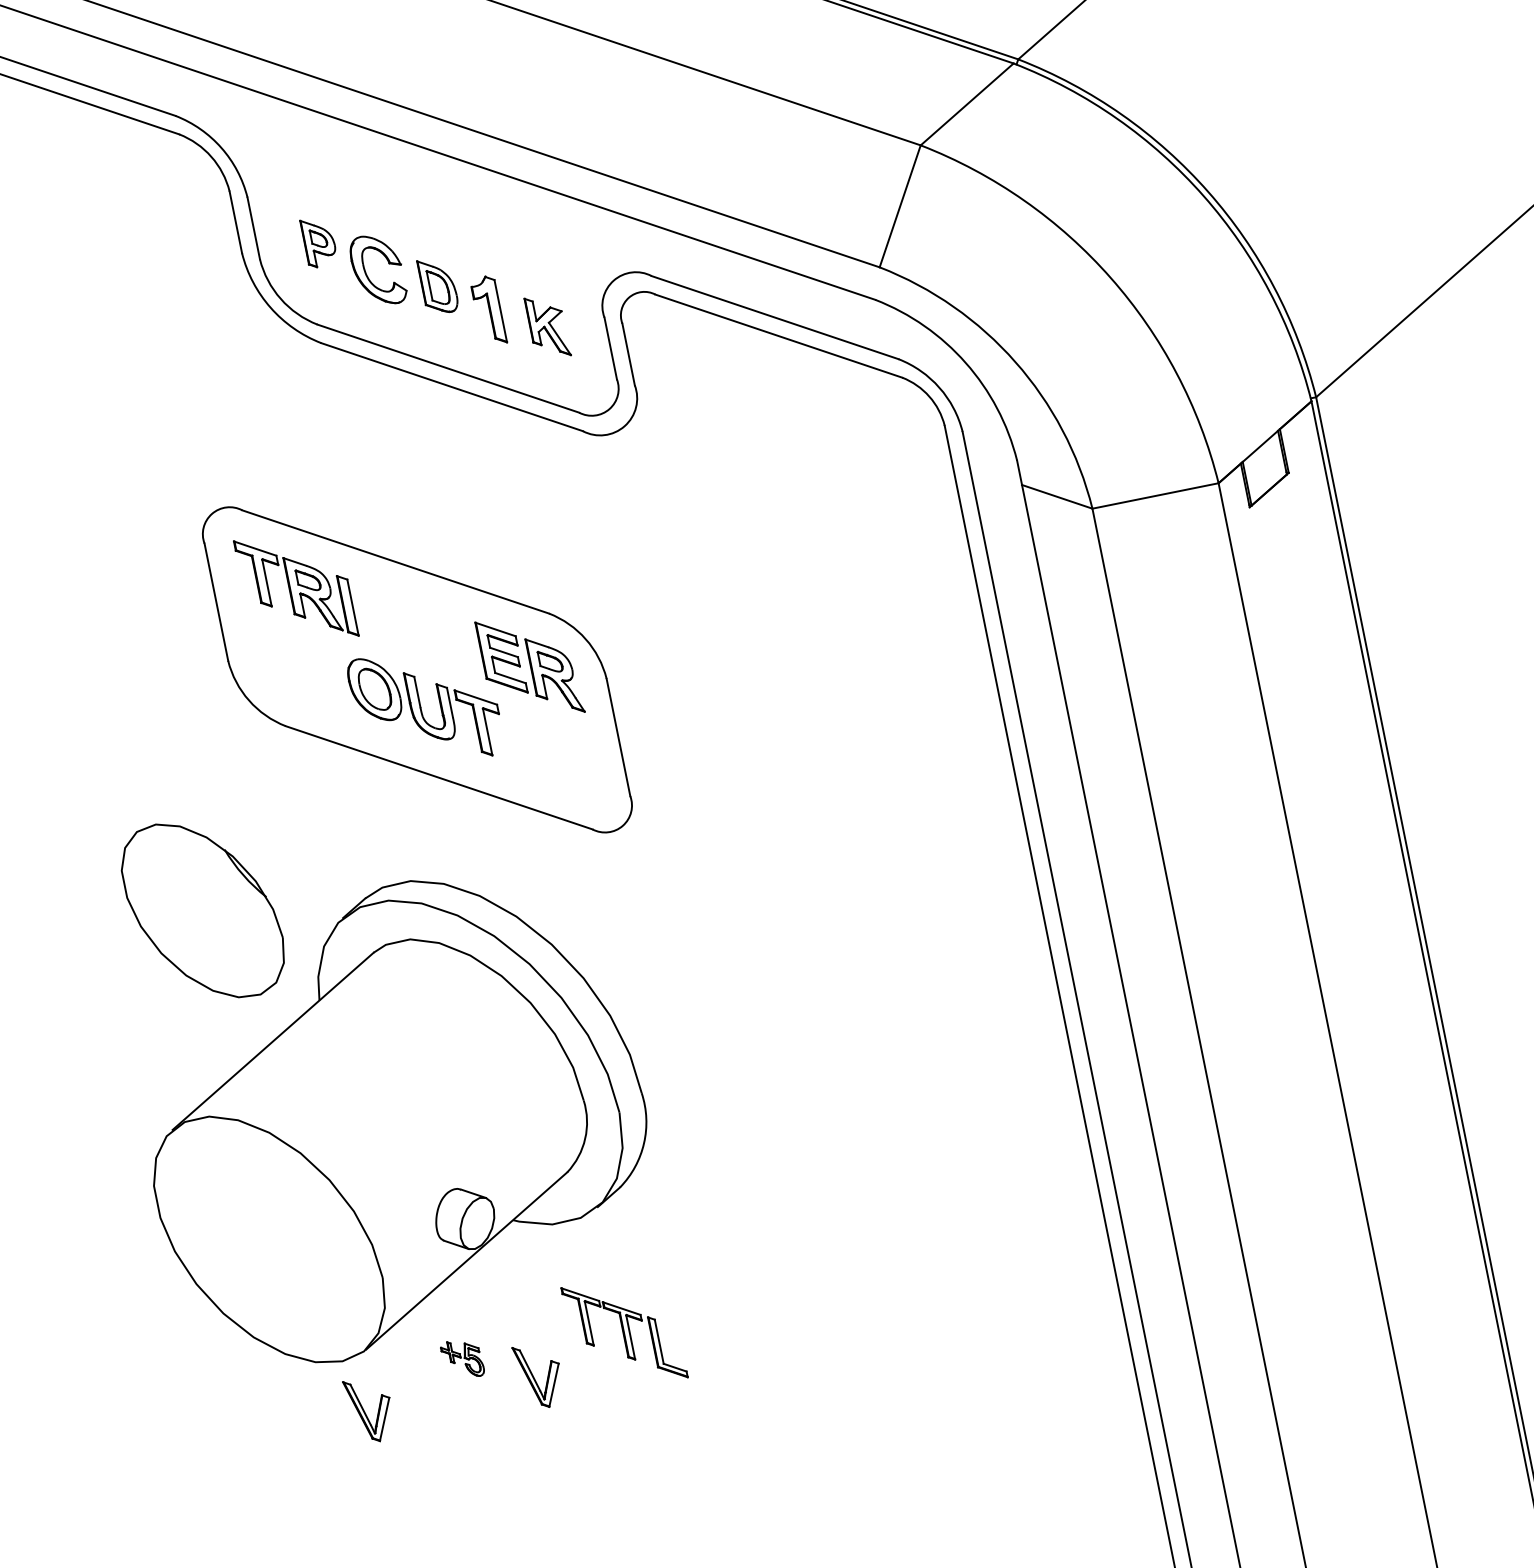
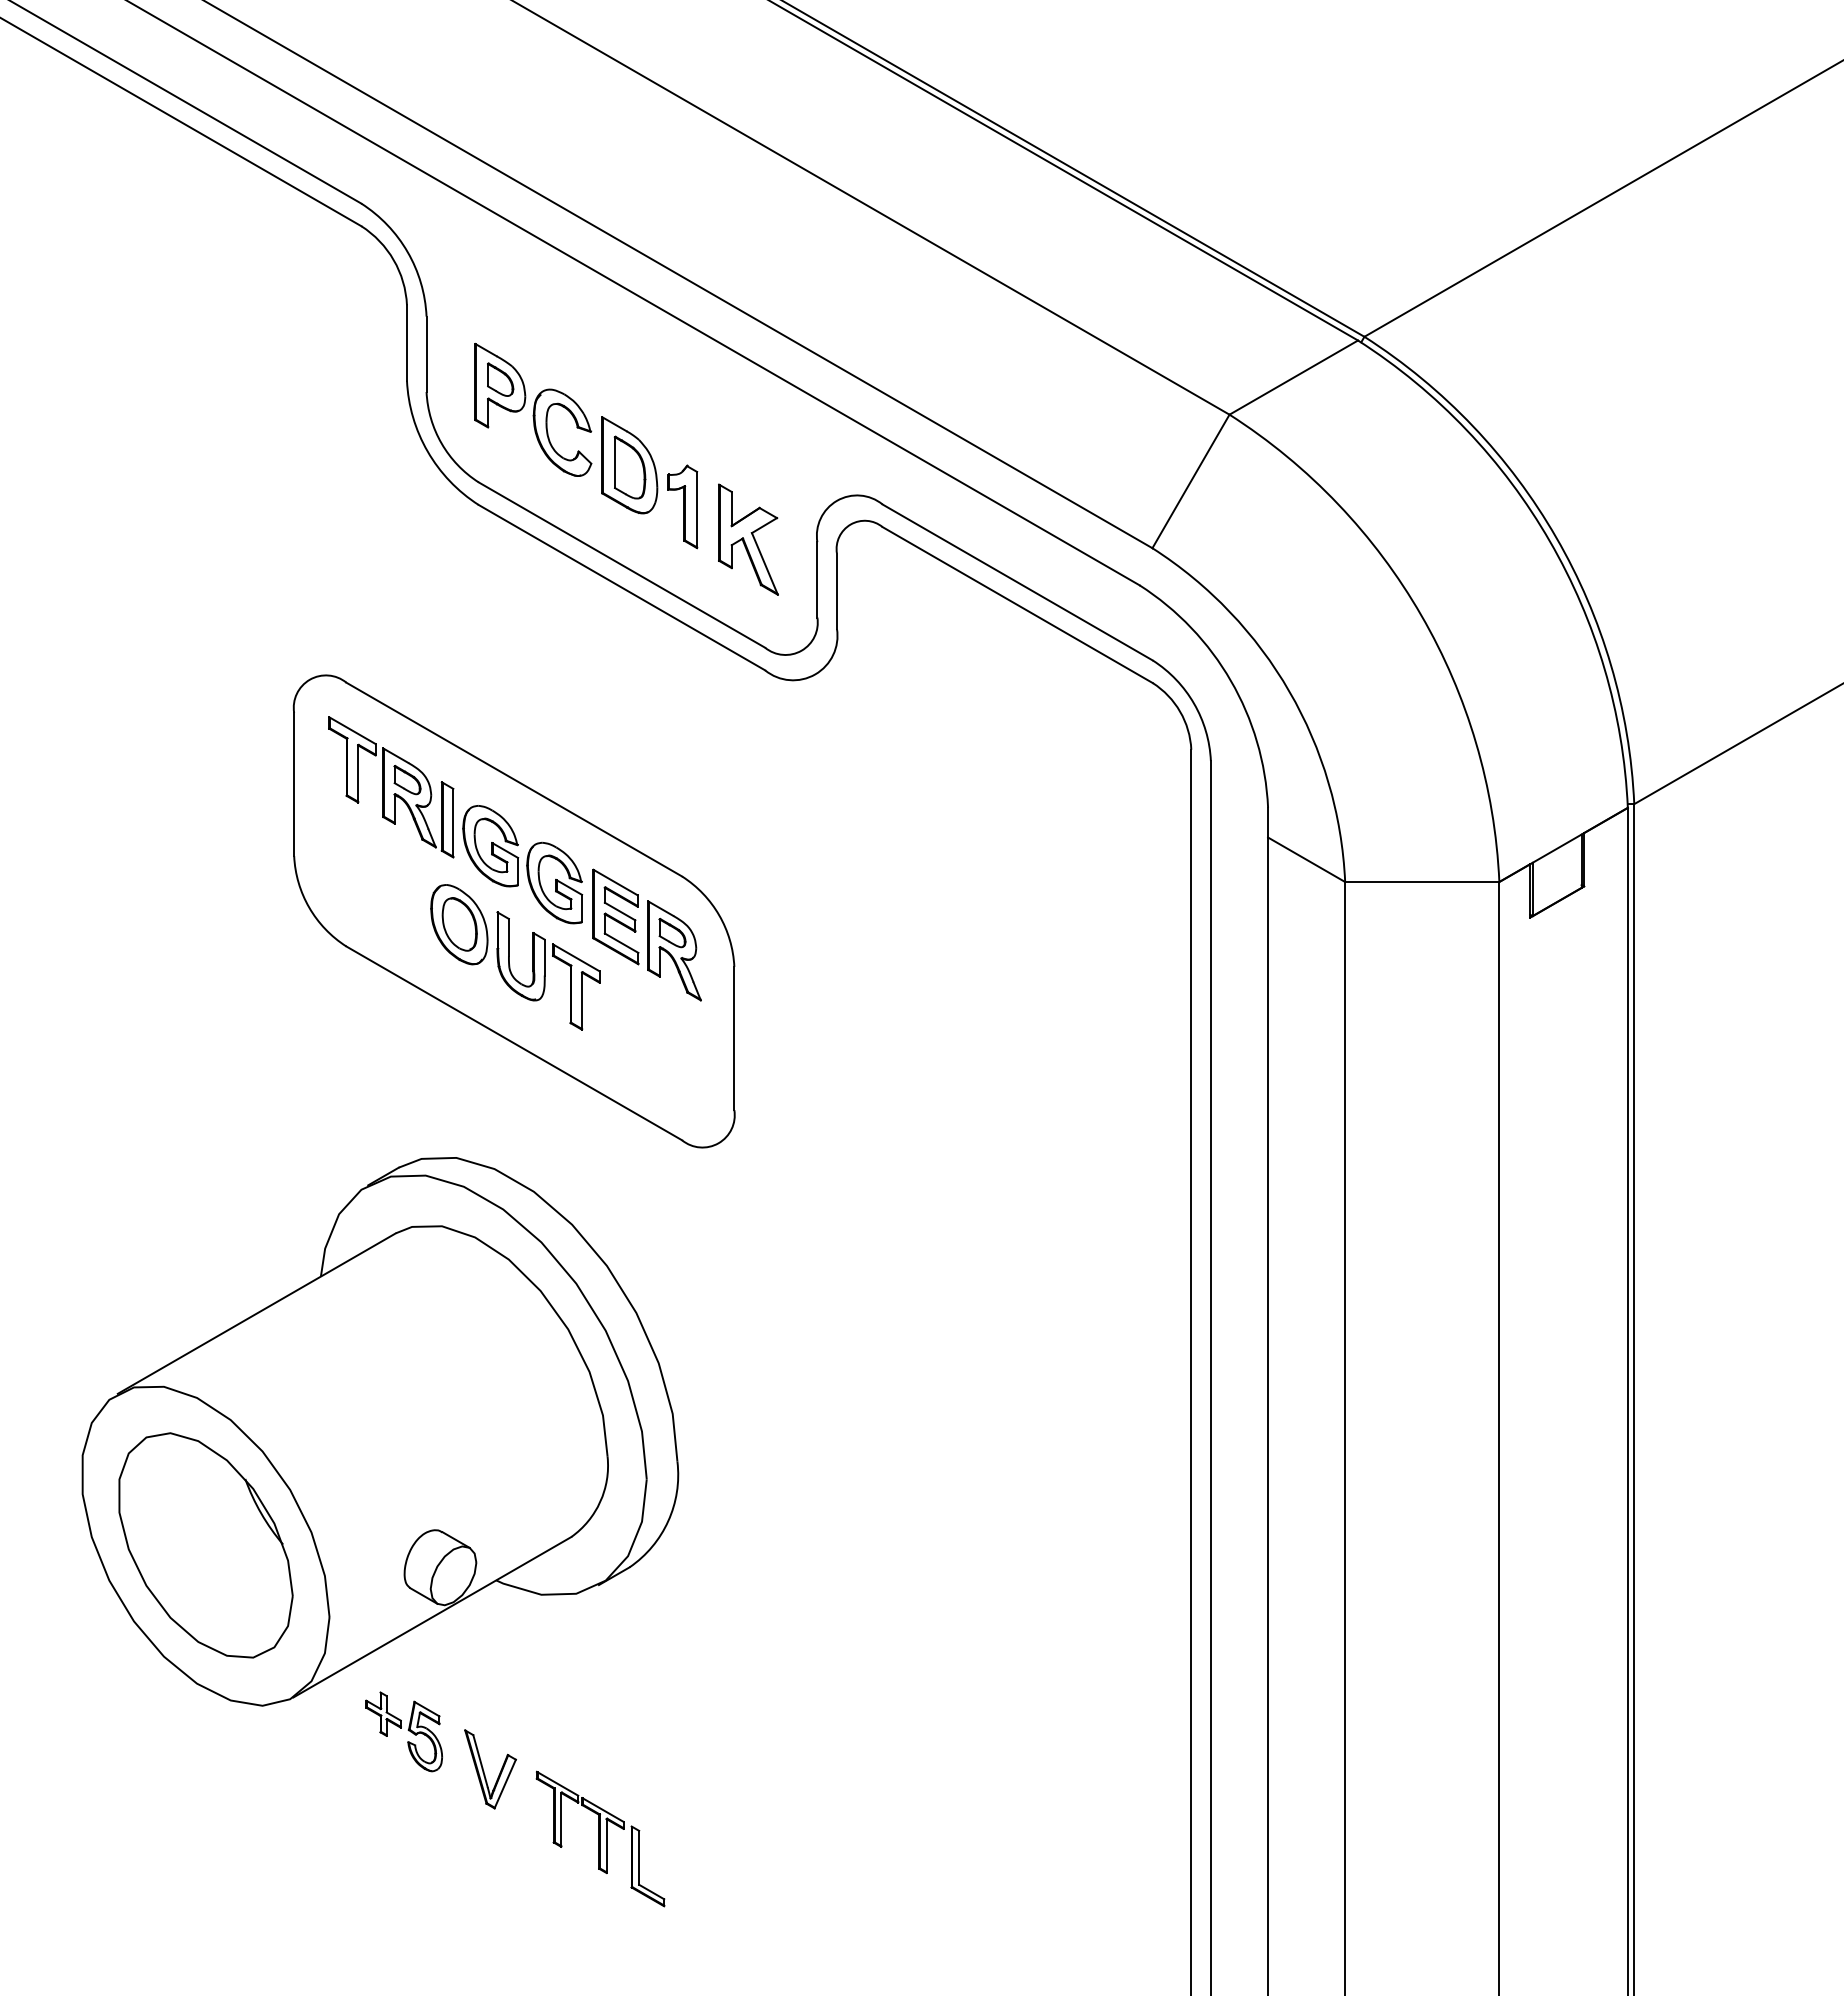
part: (319, 241) -> (500, 385), size x1.43
part: (438, 285) -> (629, 465), size x1.43
part: (547, 326) -> (748, 539), size x1.43
part: (416, 630) -> (522, 864), added
part: (203, 910) -> (205, 1545), moved
part: (624, 1332) -> (600, 1838), moved
part: (462, 1359) -> (403, 1731), size x1.67
part: (365, 1412) -> (277, 1771), removed

